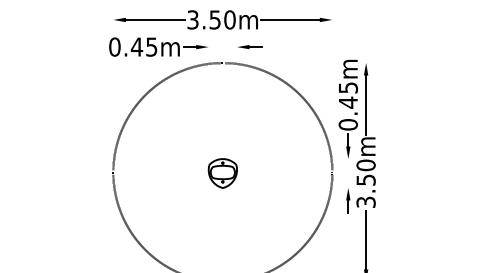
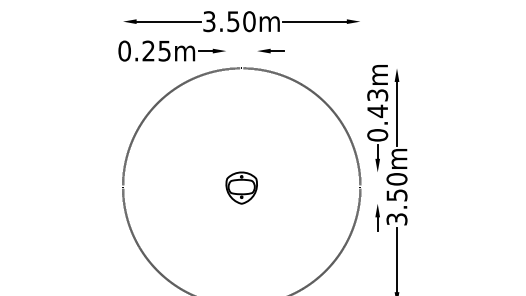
text: (136, 46) -> (148, 50), 0.45m -> 0.25m
text: (347, 87) -> (376, 94), 0.45m -> 0.43m

